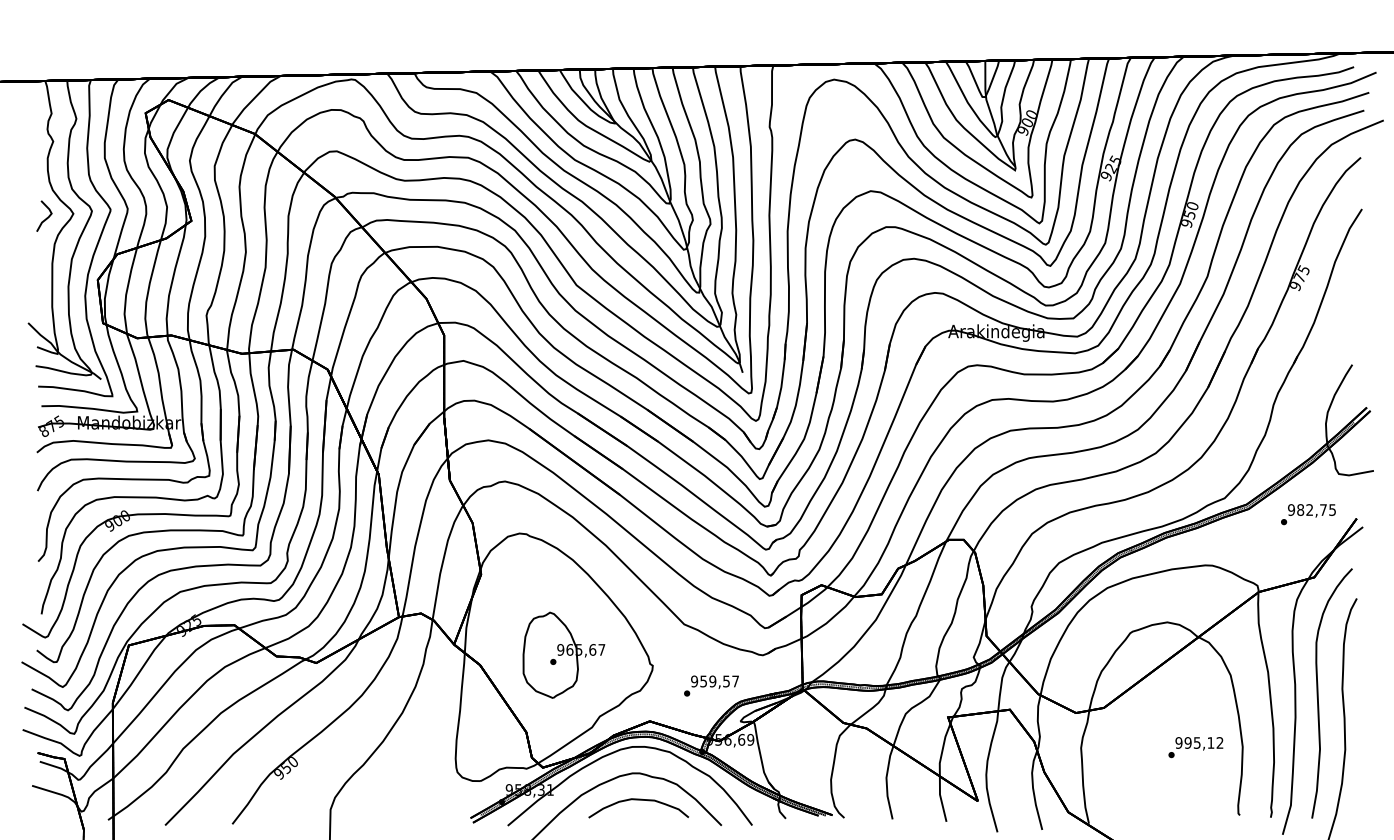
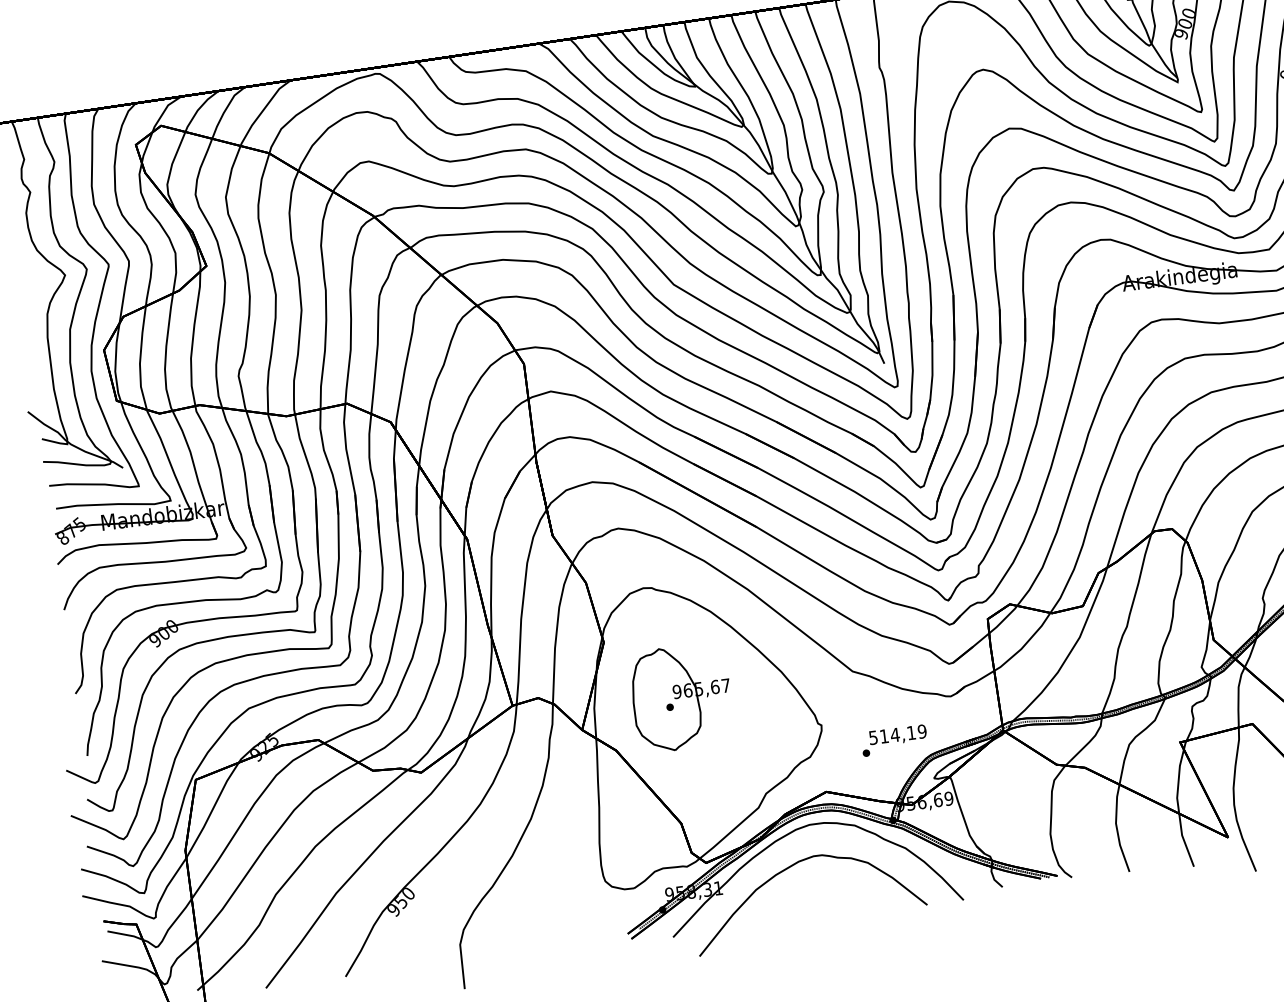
curve: (46, 217) -> (33, 283), removed
part: (563, 654) -> (681, 696), moved
text: (715, 681) -> (898, 734), 959,57 -> 514,19
curve: (638, 800) -> (824, 887), removed

